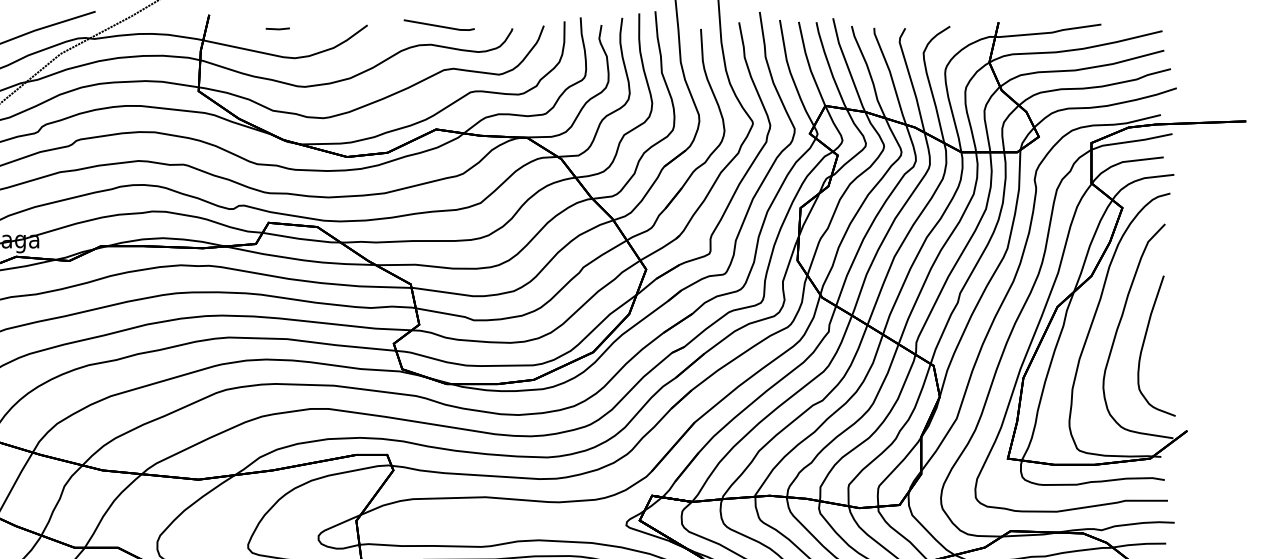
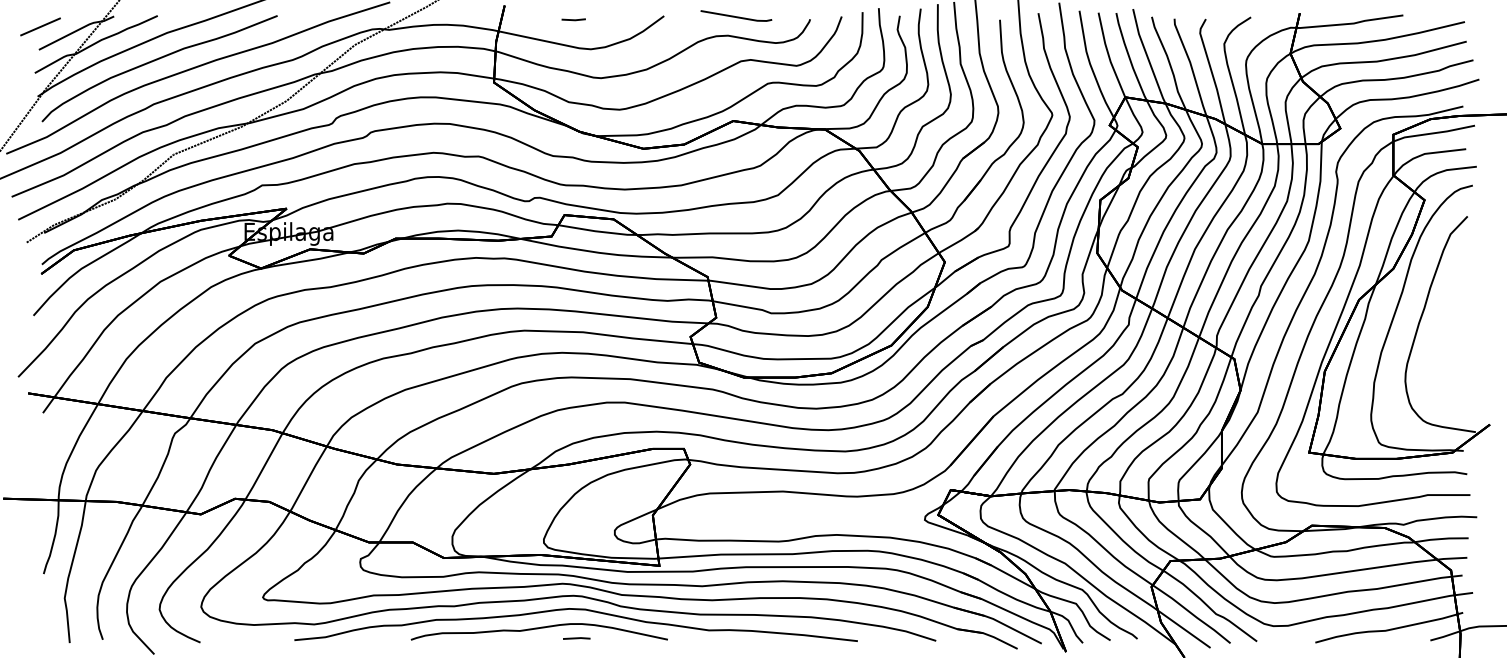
part: (1144, 345) -> (1446, 338), removed

